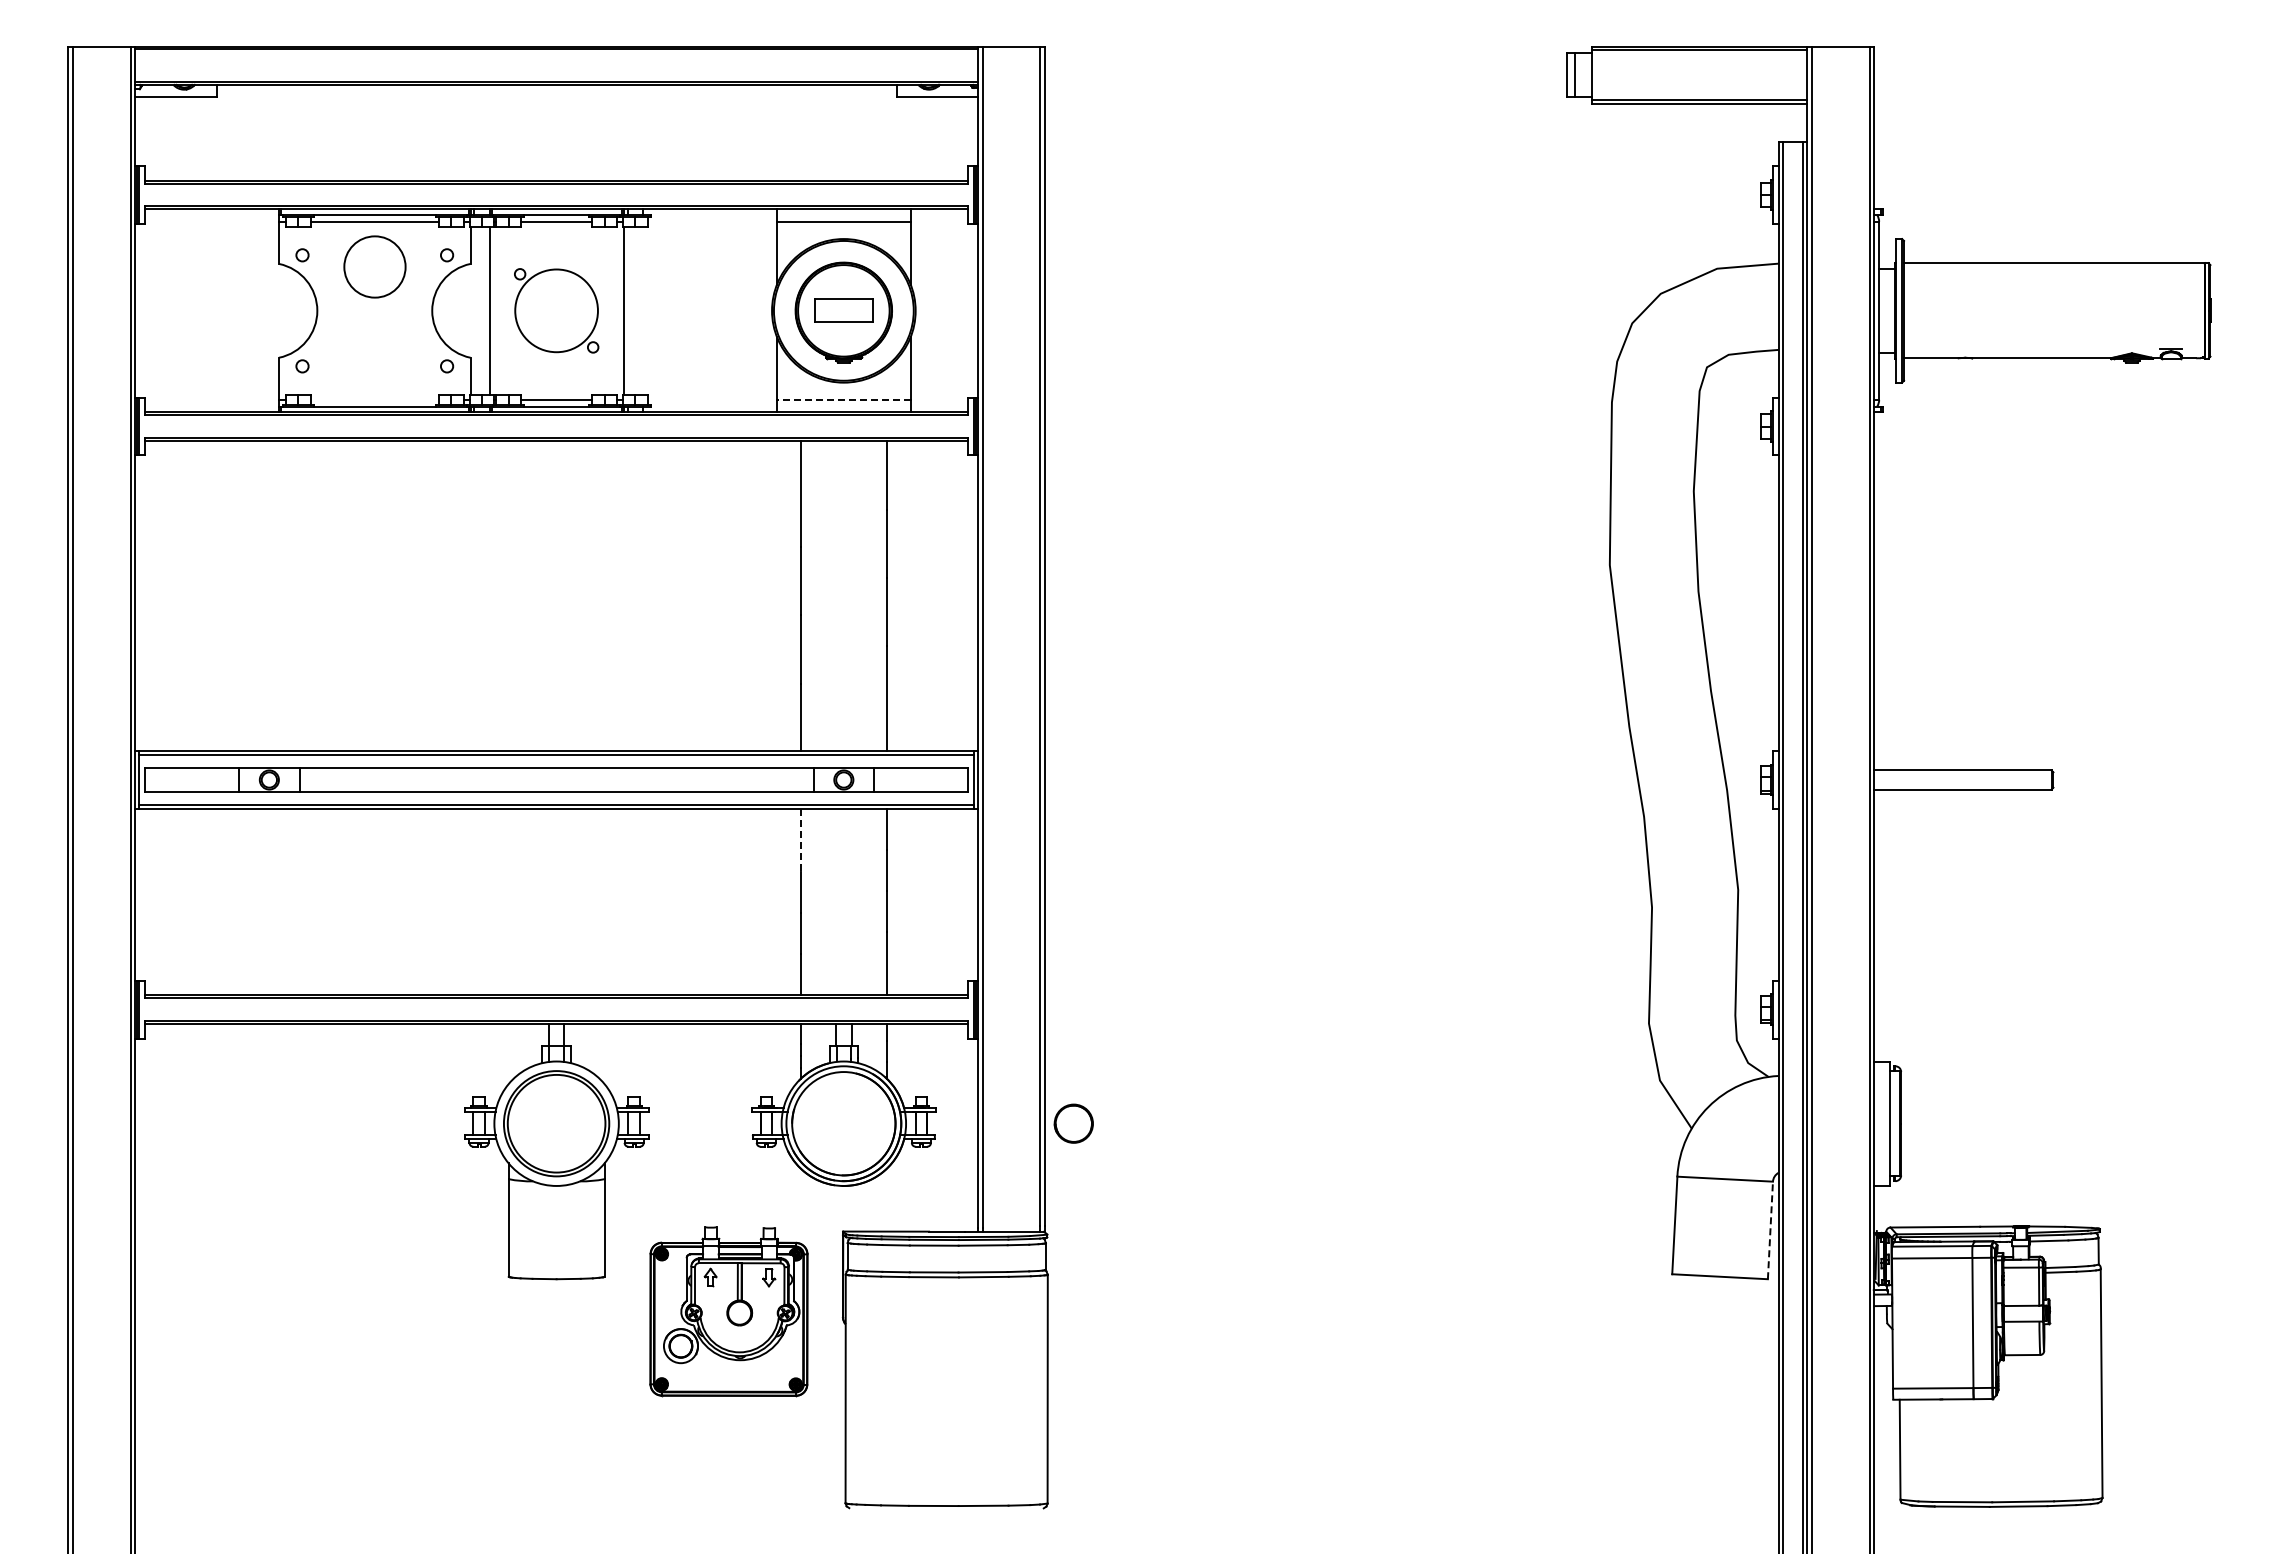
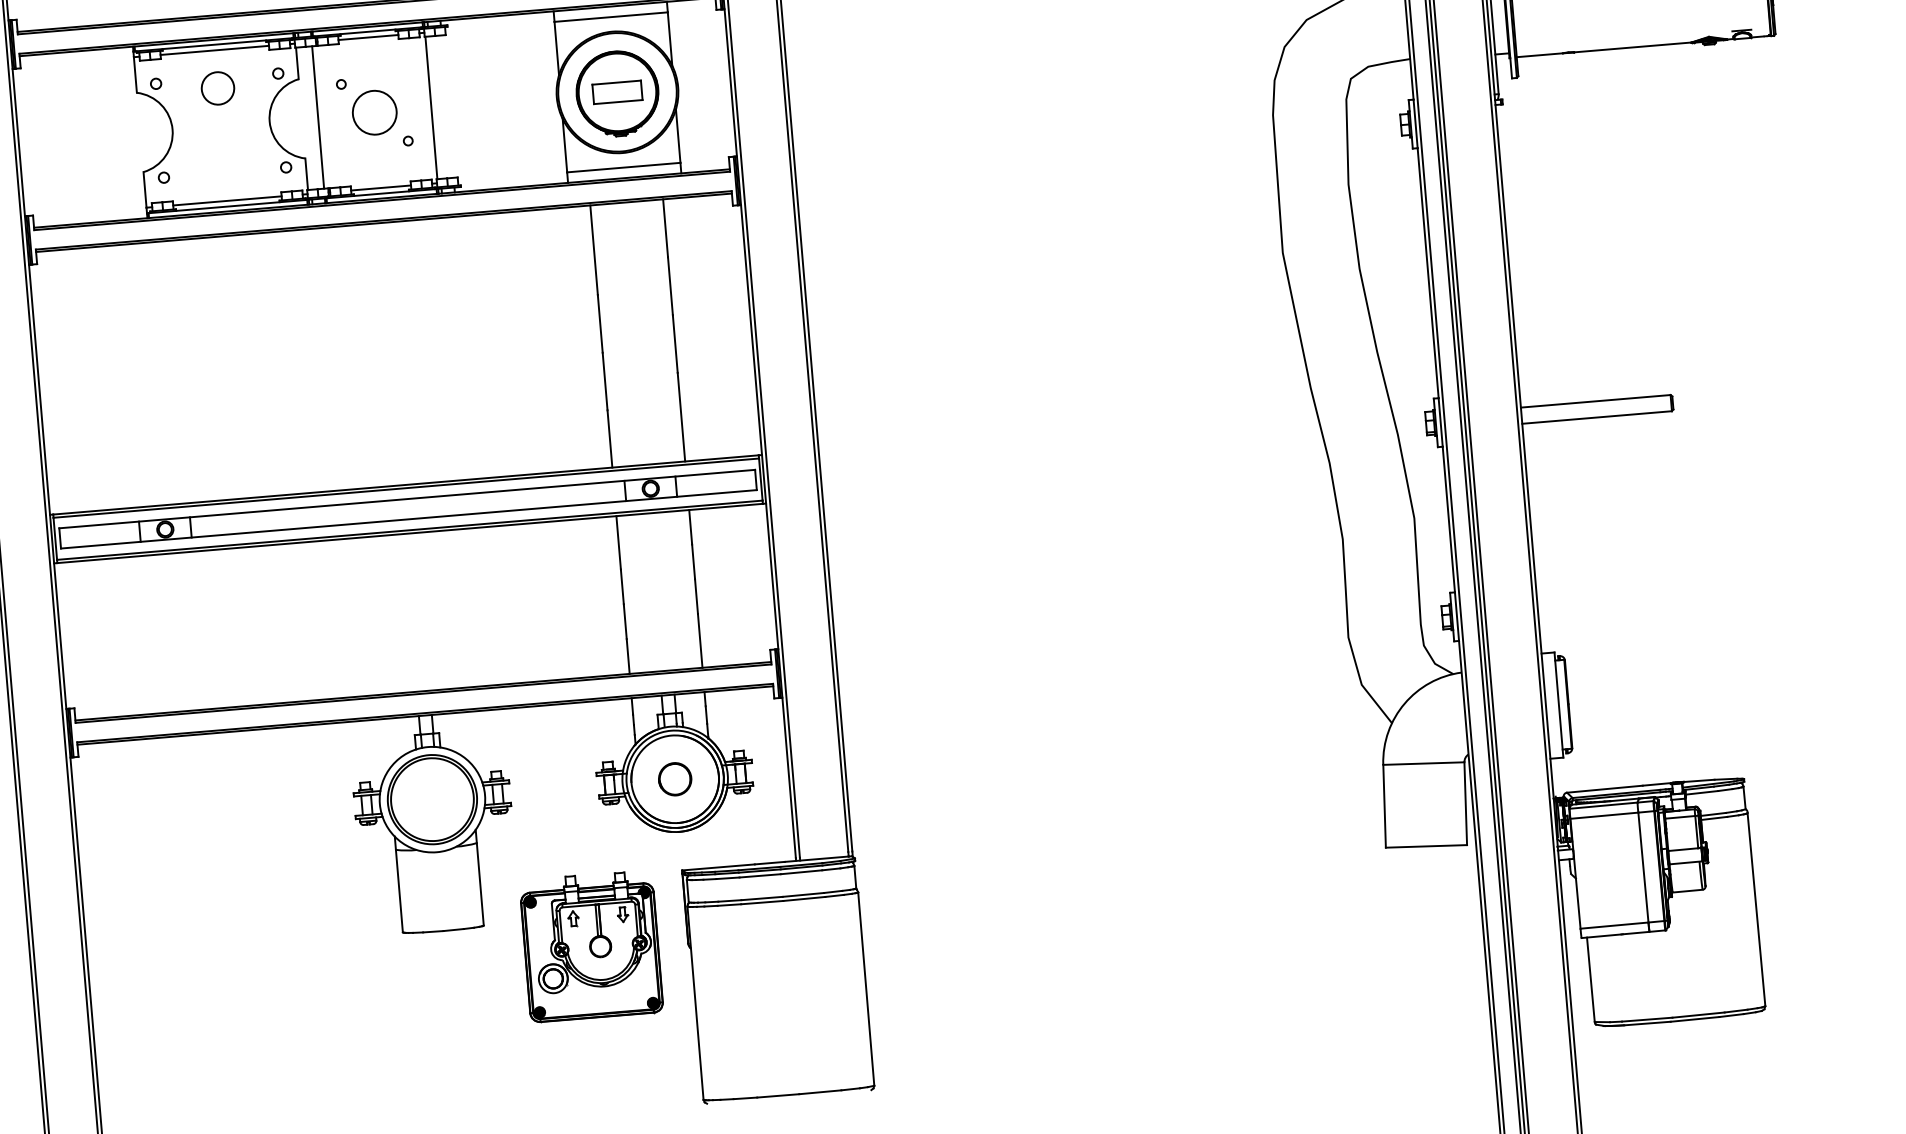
circle: (374, 266) -> (217, 88), size x0.62
circle: (556, 310) -> (374, 112), size x0.62
line: (374, 399) -> (227, 200), added
line: (843, 399) -> (623, 167), dashed -> solid
line: (800, 840) -> (618, 543), dashed -> solid
circle: (1073, 1123) -> (674, 779), moved
line: (1770, 1230) -> (1465, 803), dashed -> solid

